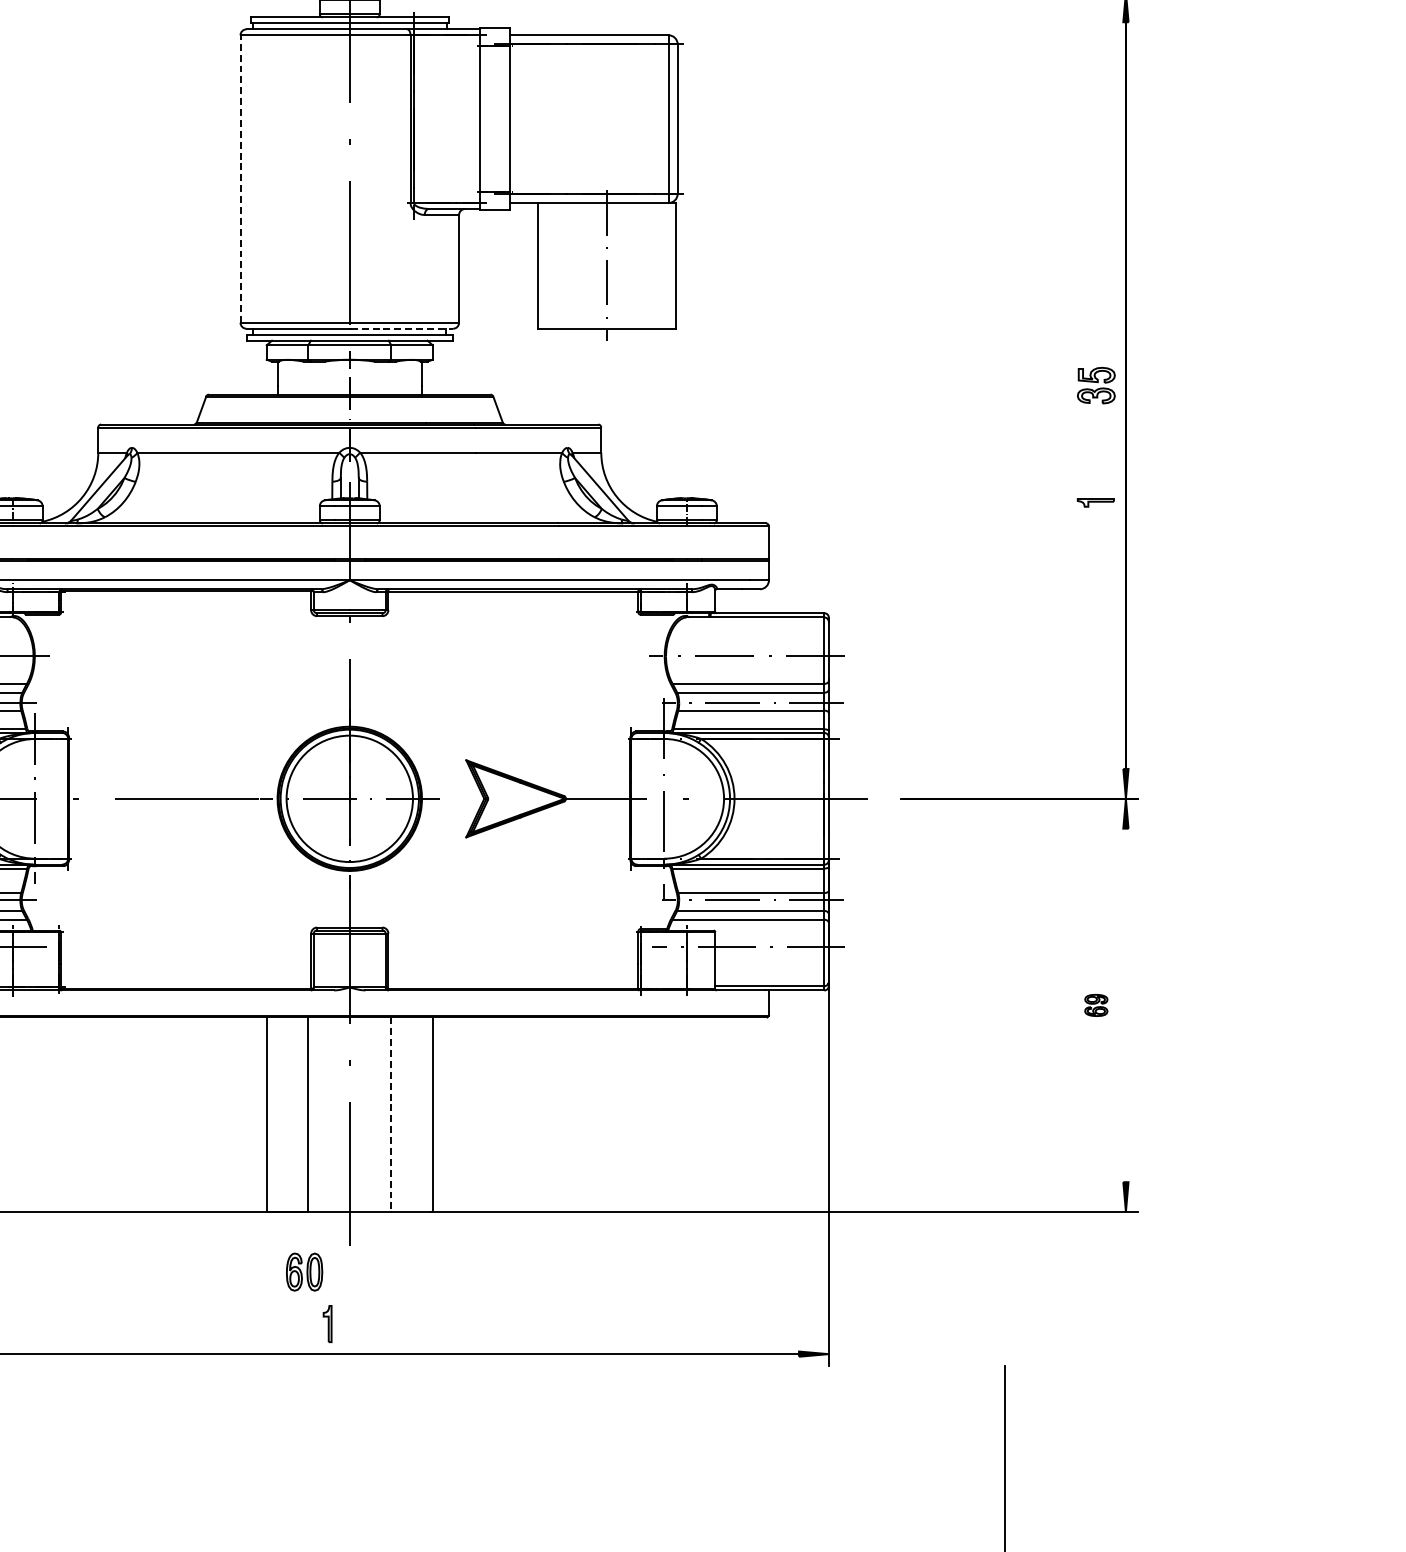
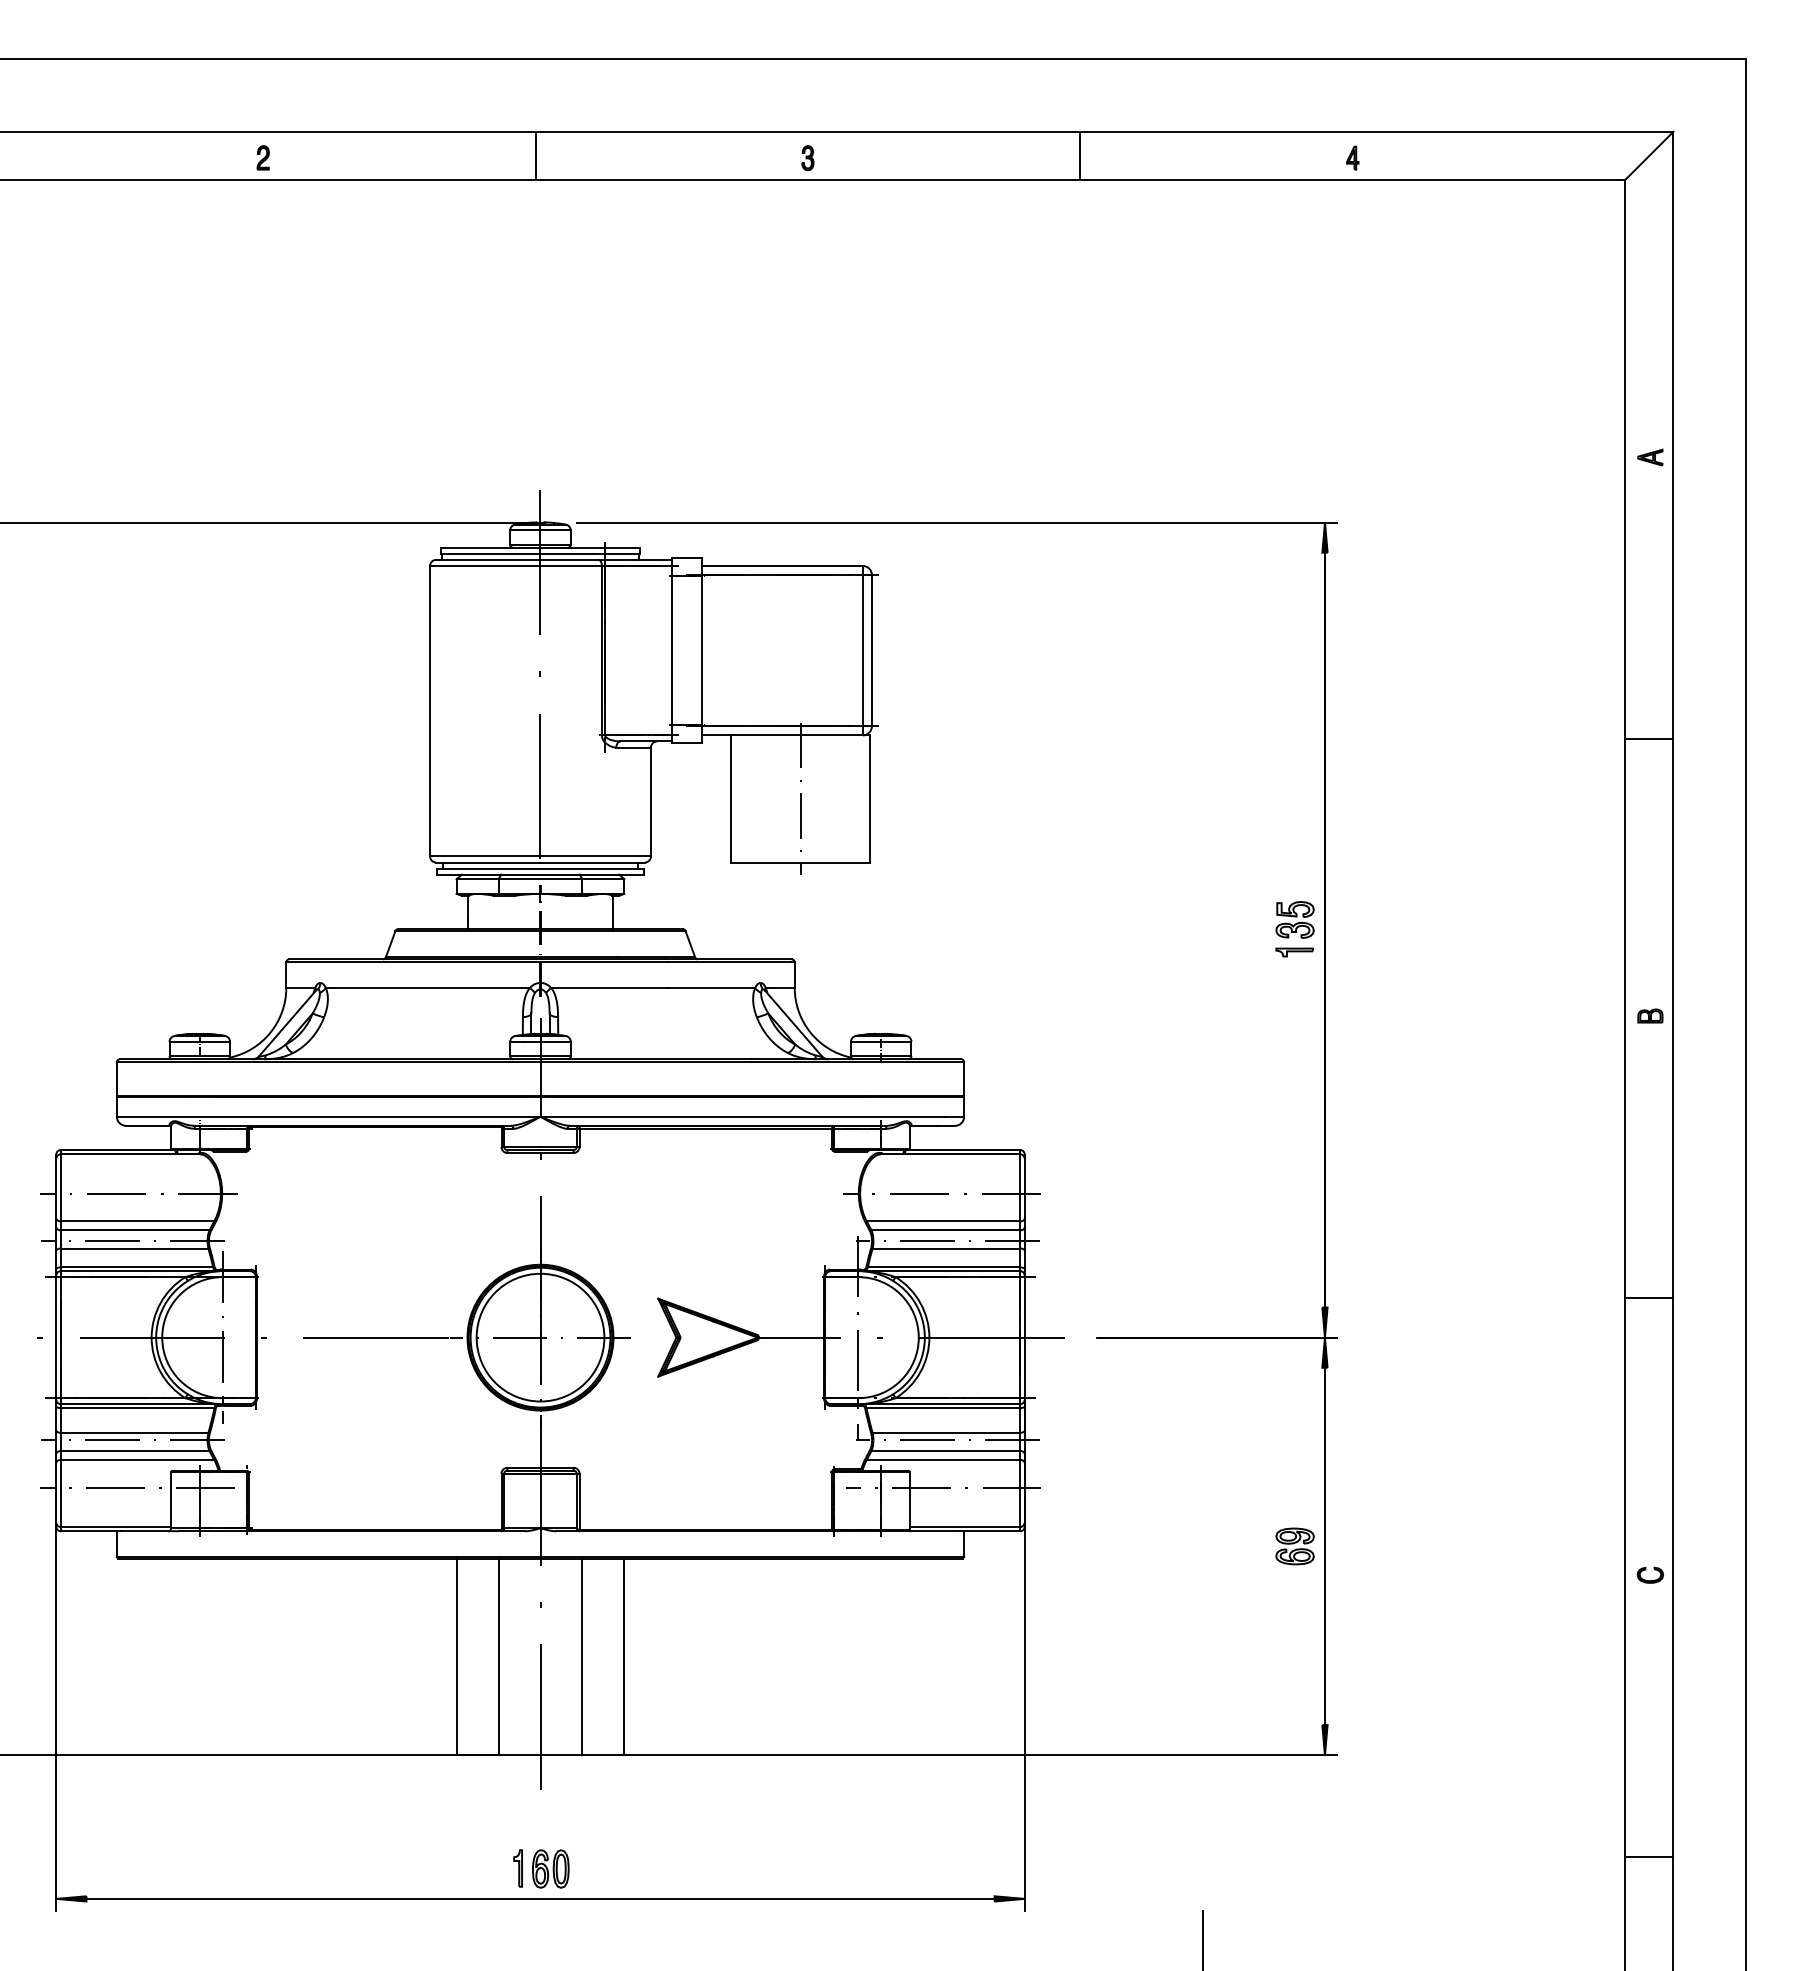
line: (240, 178) -> (430, 710), dashed -> solid
line: (402, 328) -> (593, 862), dashed -> solid
part: (1095, 502) -> (1294, 952), moved
part: (1095, 1005) -> (1294, 1546), size x1.67
line: (1125, 1005) -> (1324, 1546), added
line: (391, 1115) -> (582, 1657), dashed -> solid
part: (304, 1271) -> (550, 1868), moved

